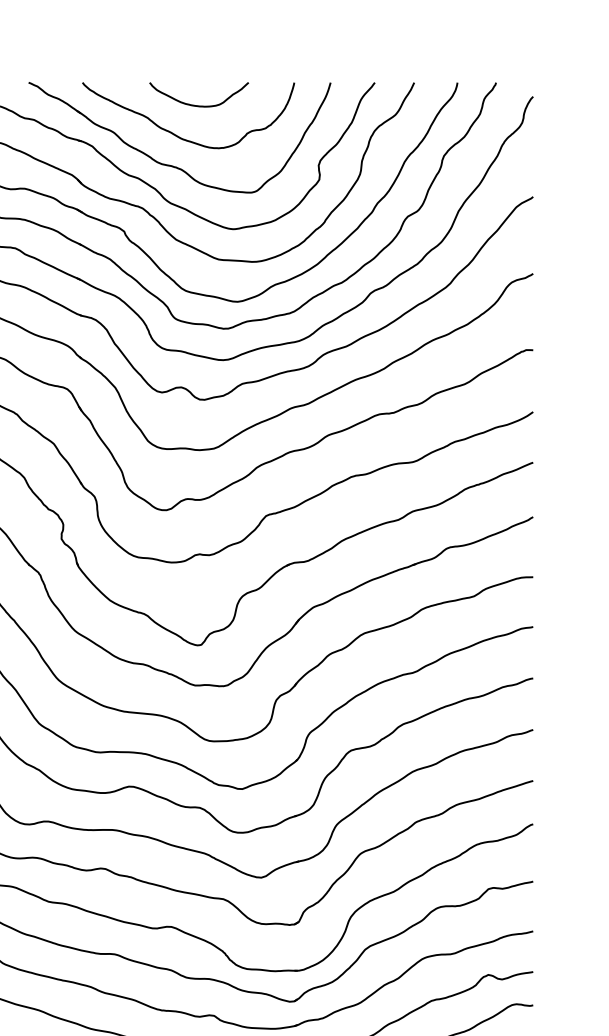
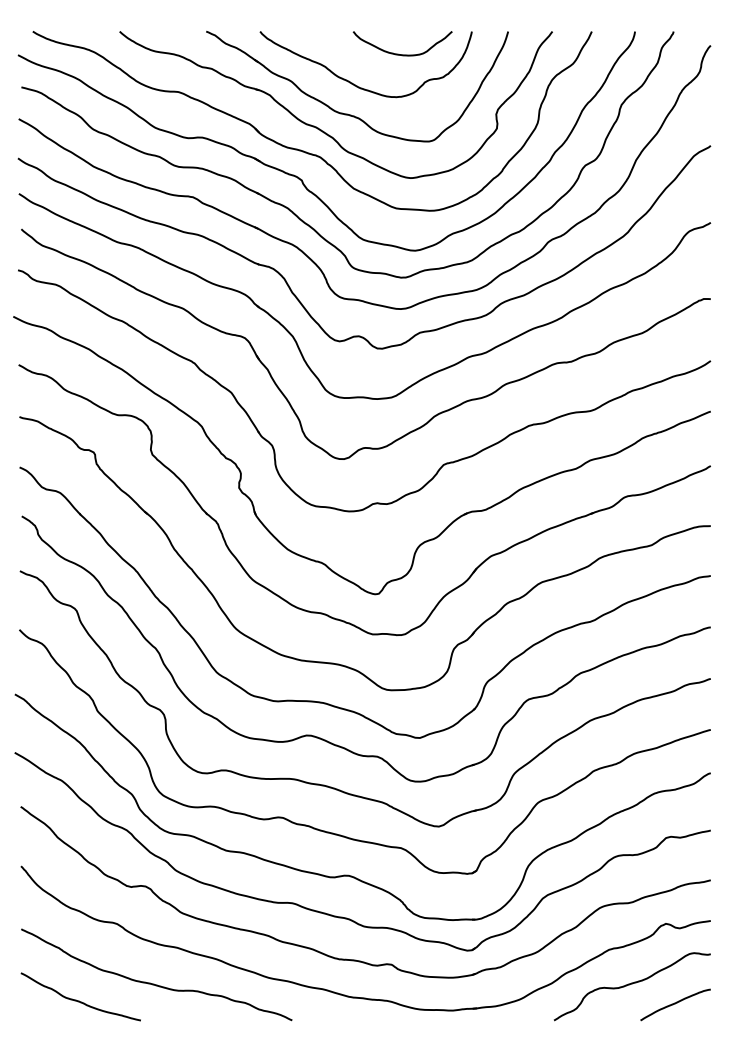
curve: (194, 104) -> (398, 53), moved

